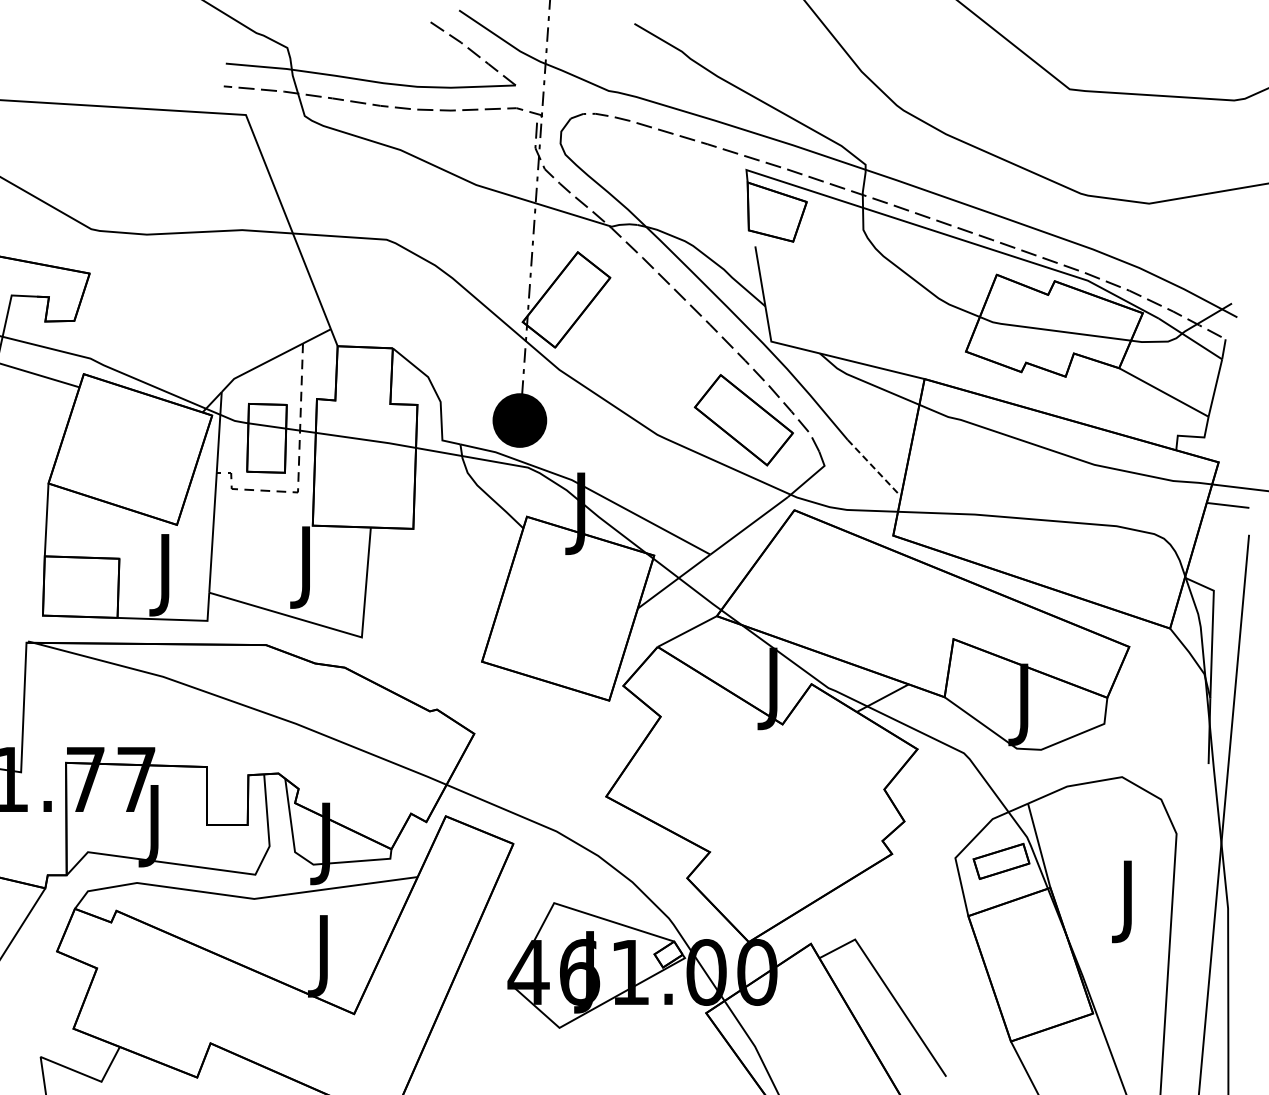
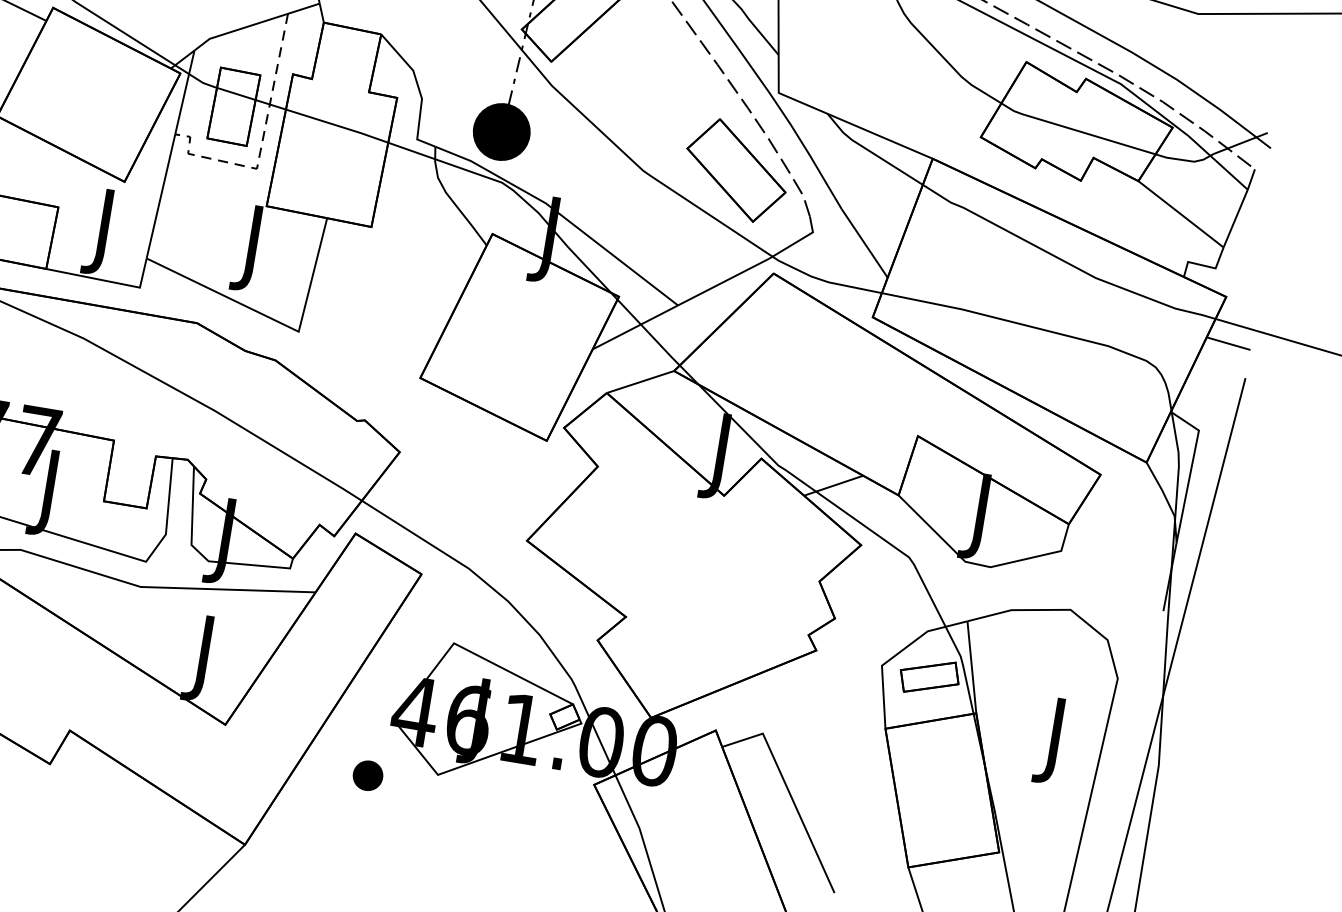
line: (874, 468) -> (864, 243), dashed -> solid
part: (494, 1039) -> (367, 775), added

